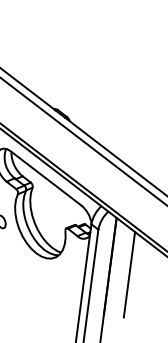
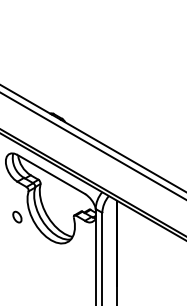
line: (129, 273) -> (134, 247), removed

